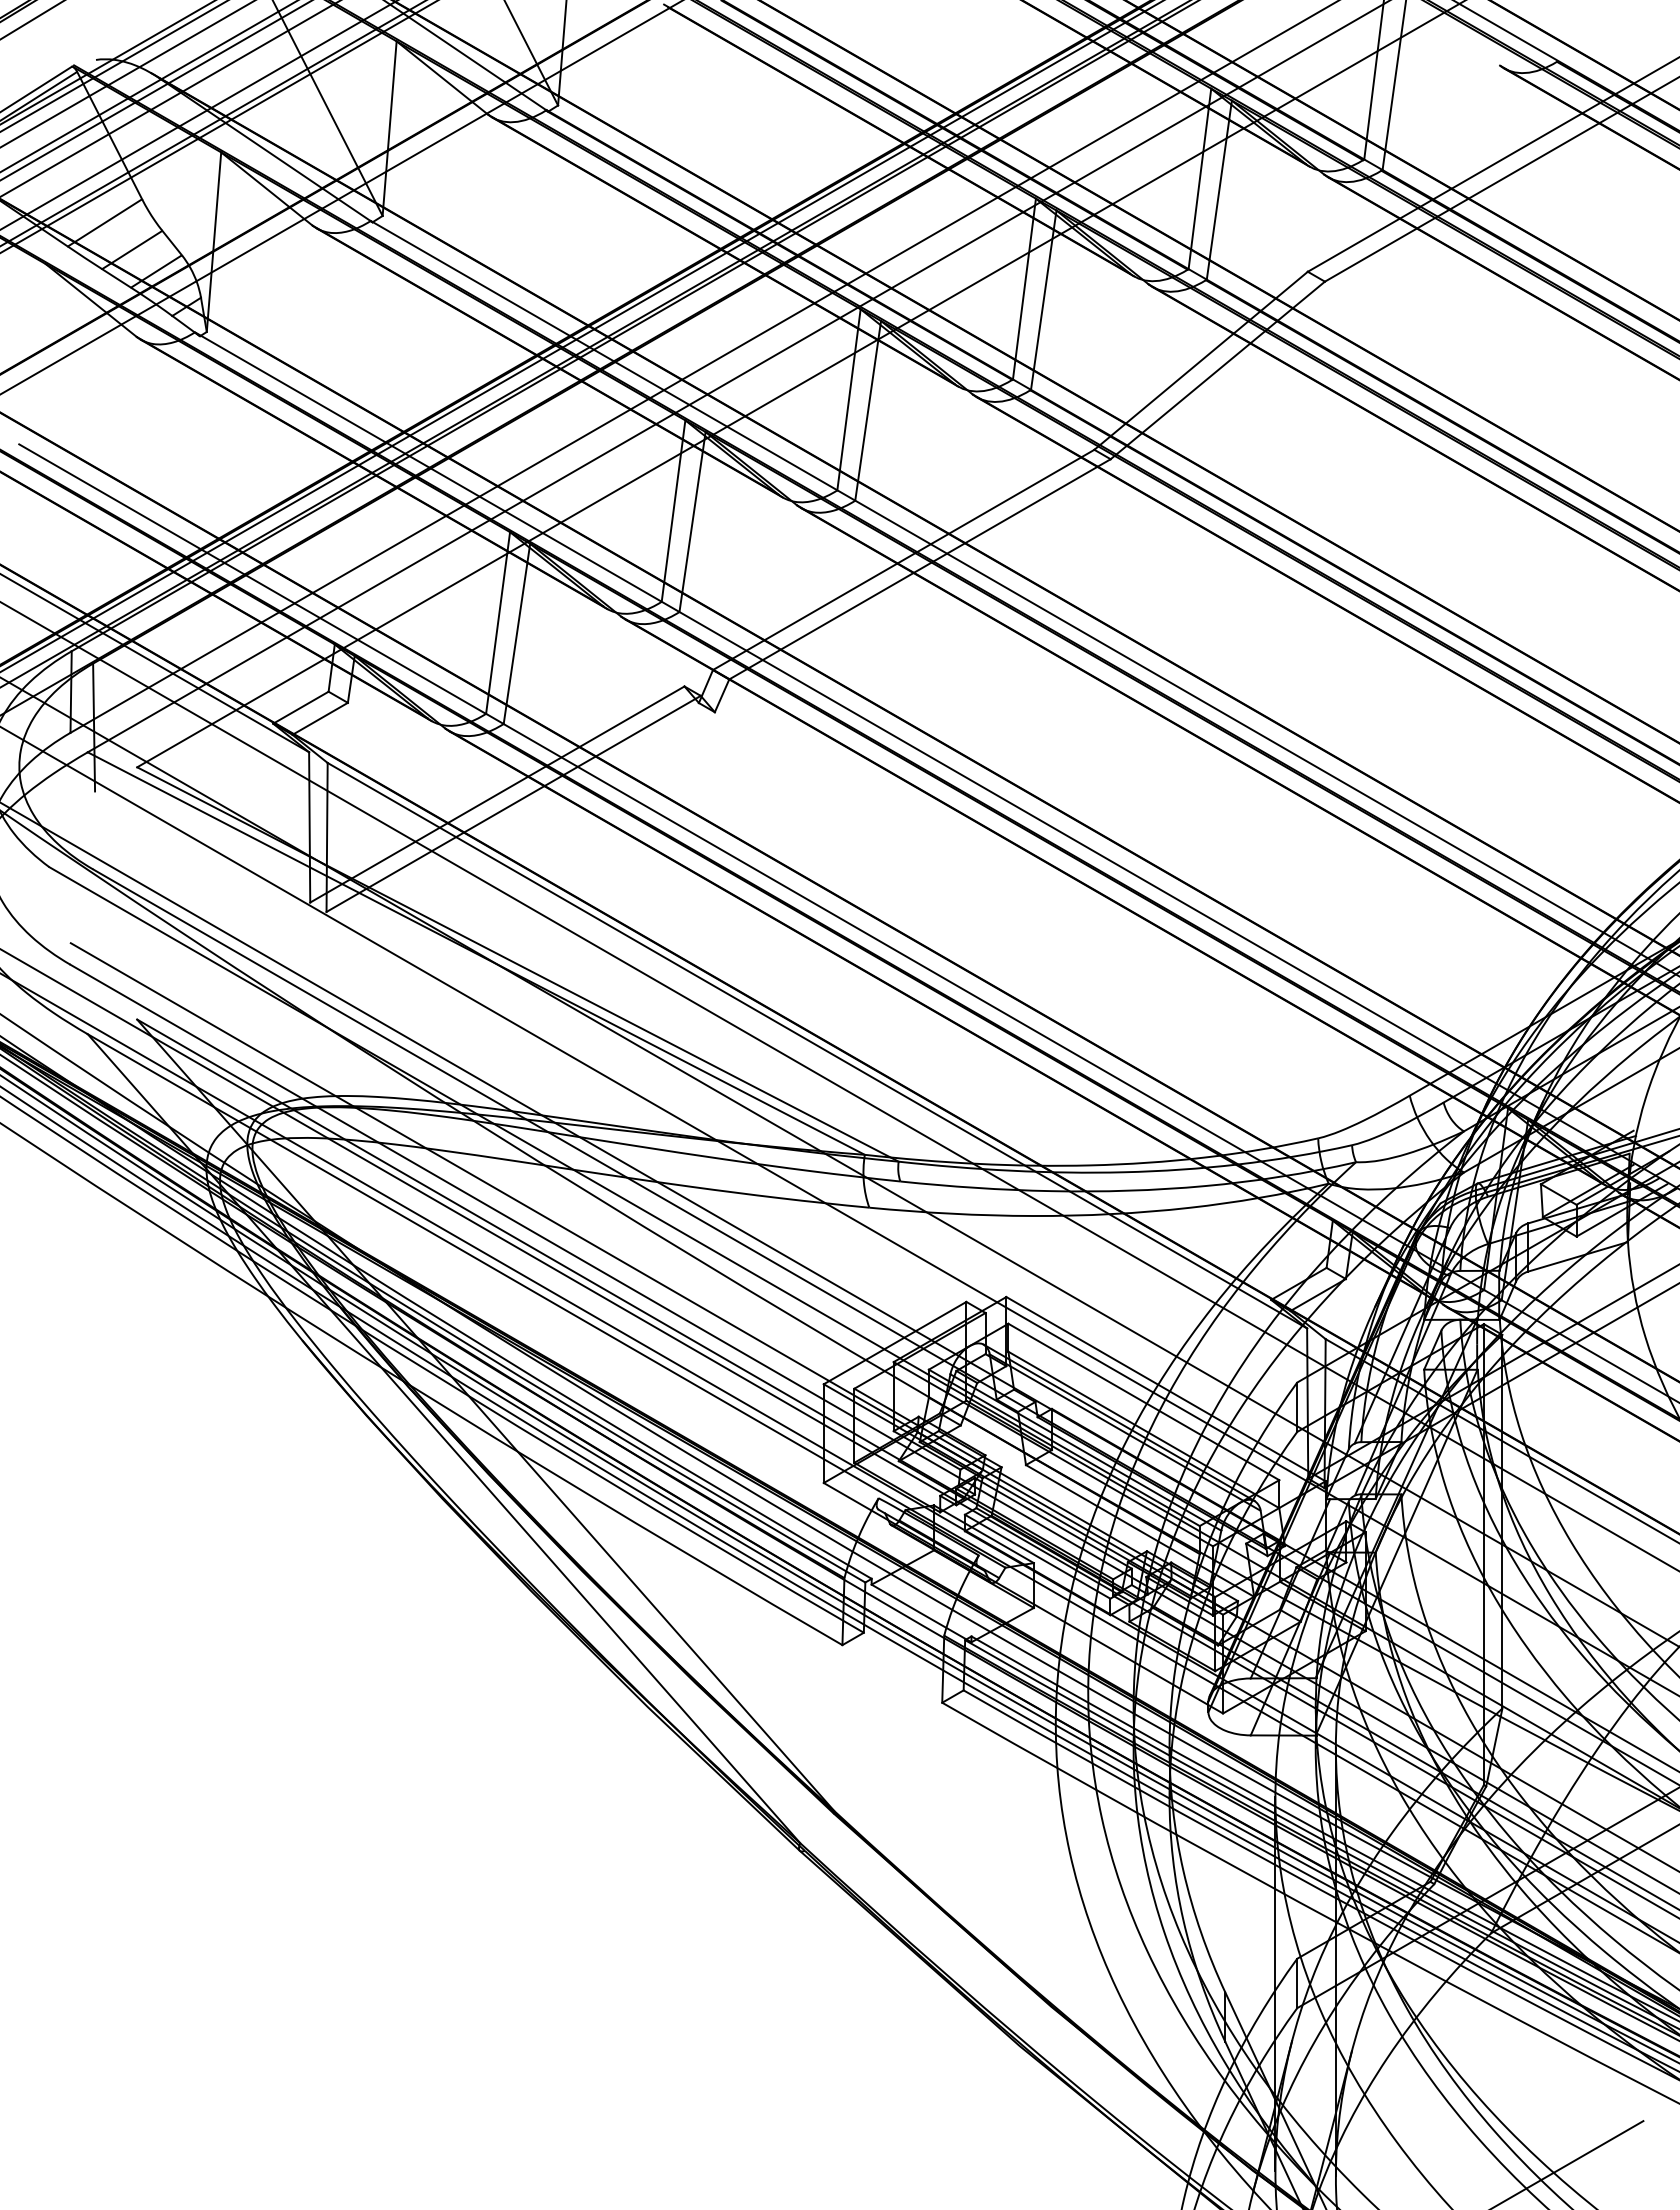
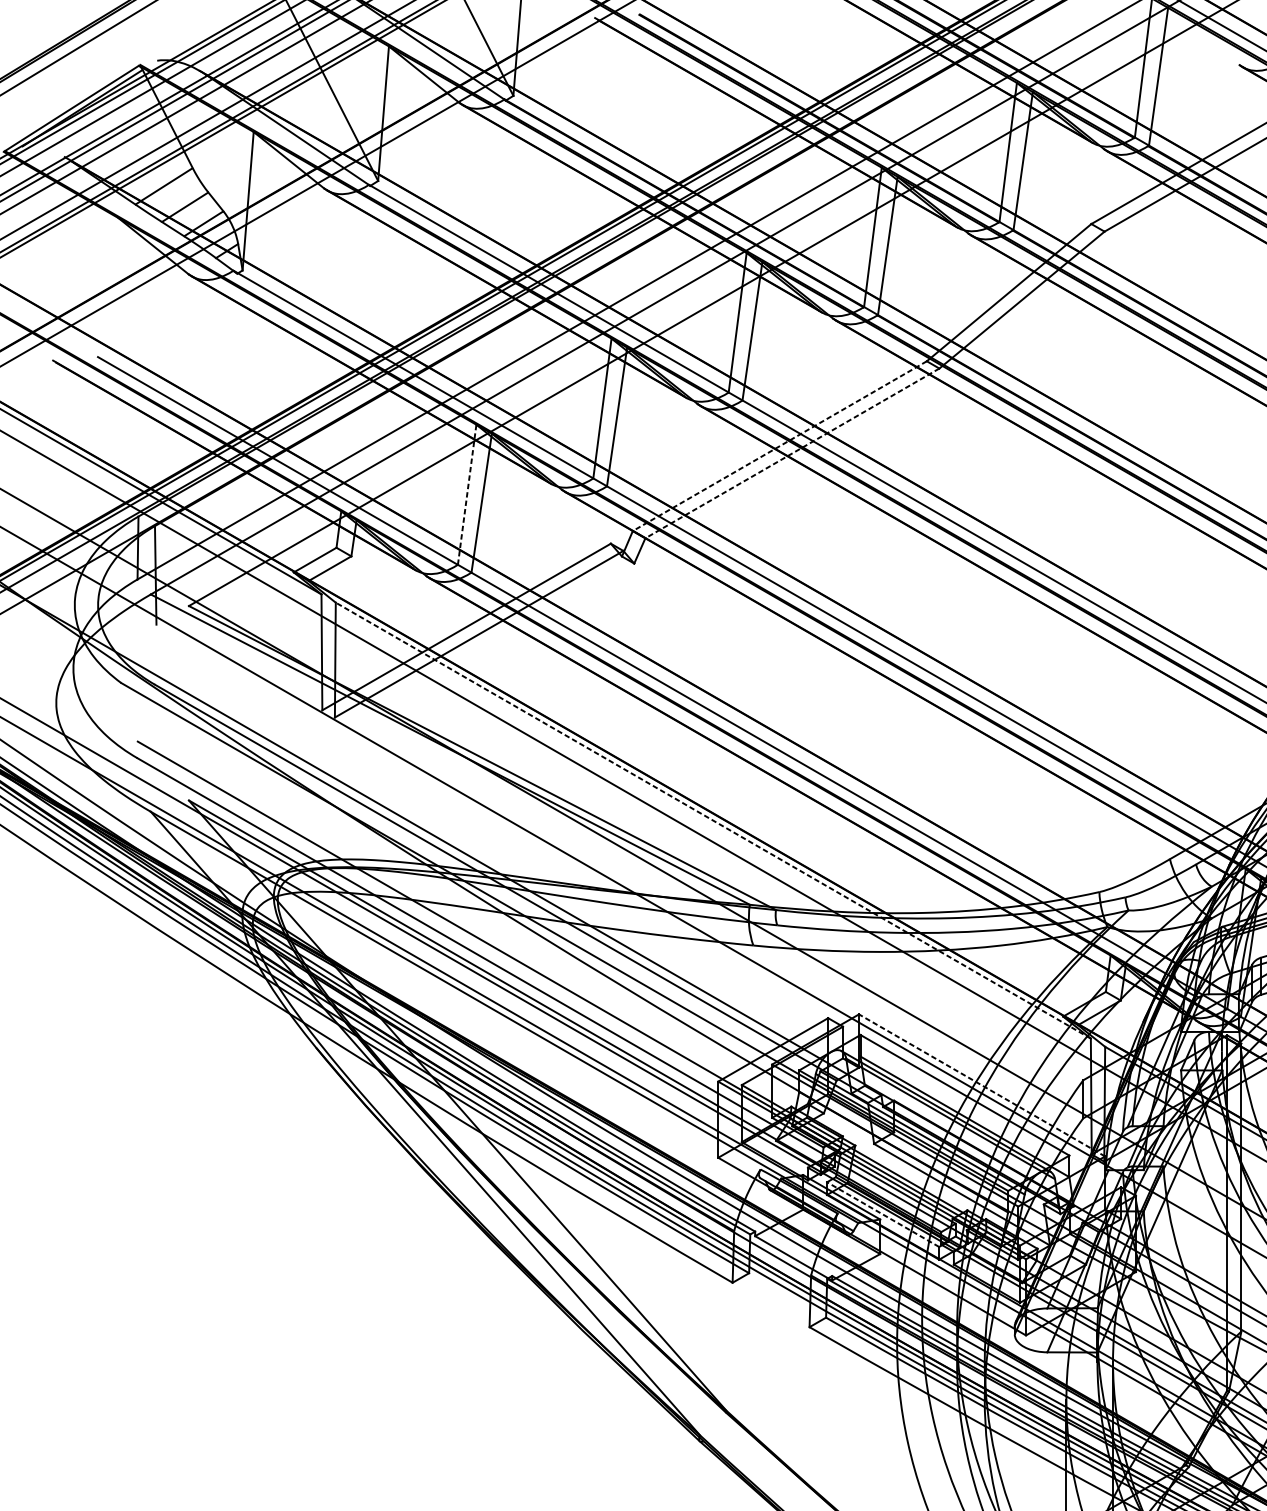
line: (903, 560) -> (779, 446), solid -> dashed
line: (919, 569) -> (792, 453), solid -> dashed
line: (498, 622) -> (467, 494), solid -> dashed
line: (816, 1045) -> (712, 820), solid -> dashed
line: (1165, 1388) -> (981, 1084), solid -> dashed
line: (1037, 1556) -> (883, 1214), solid -> dashed

